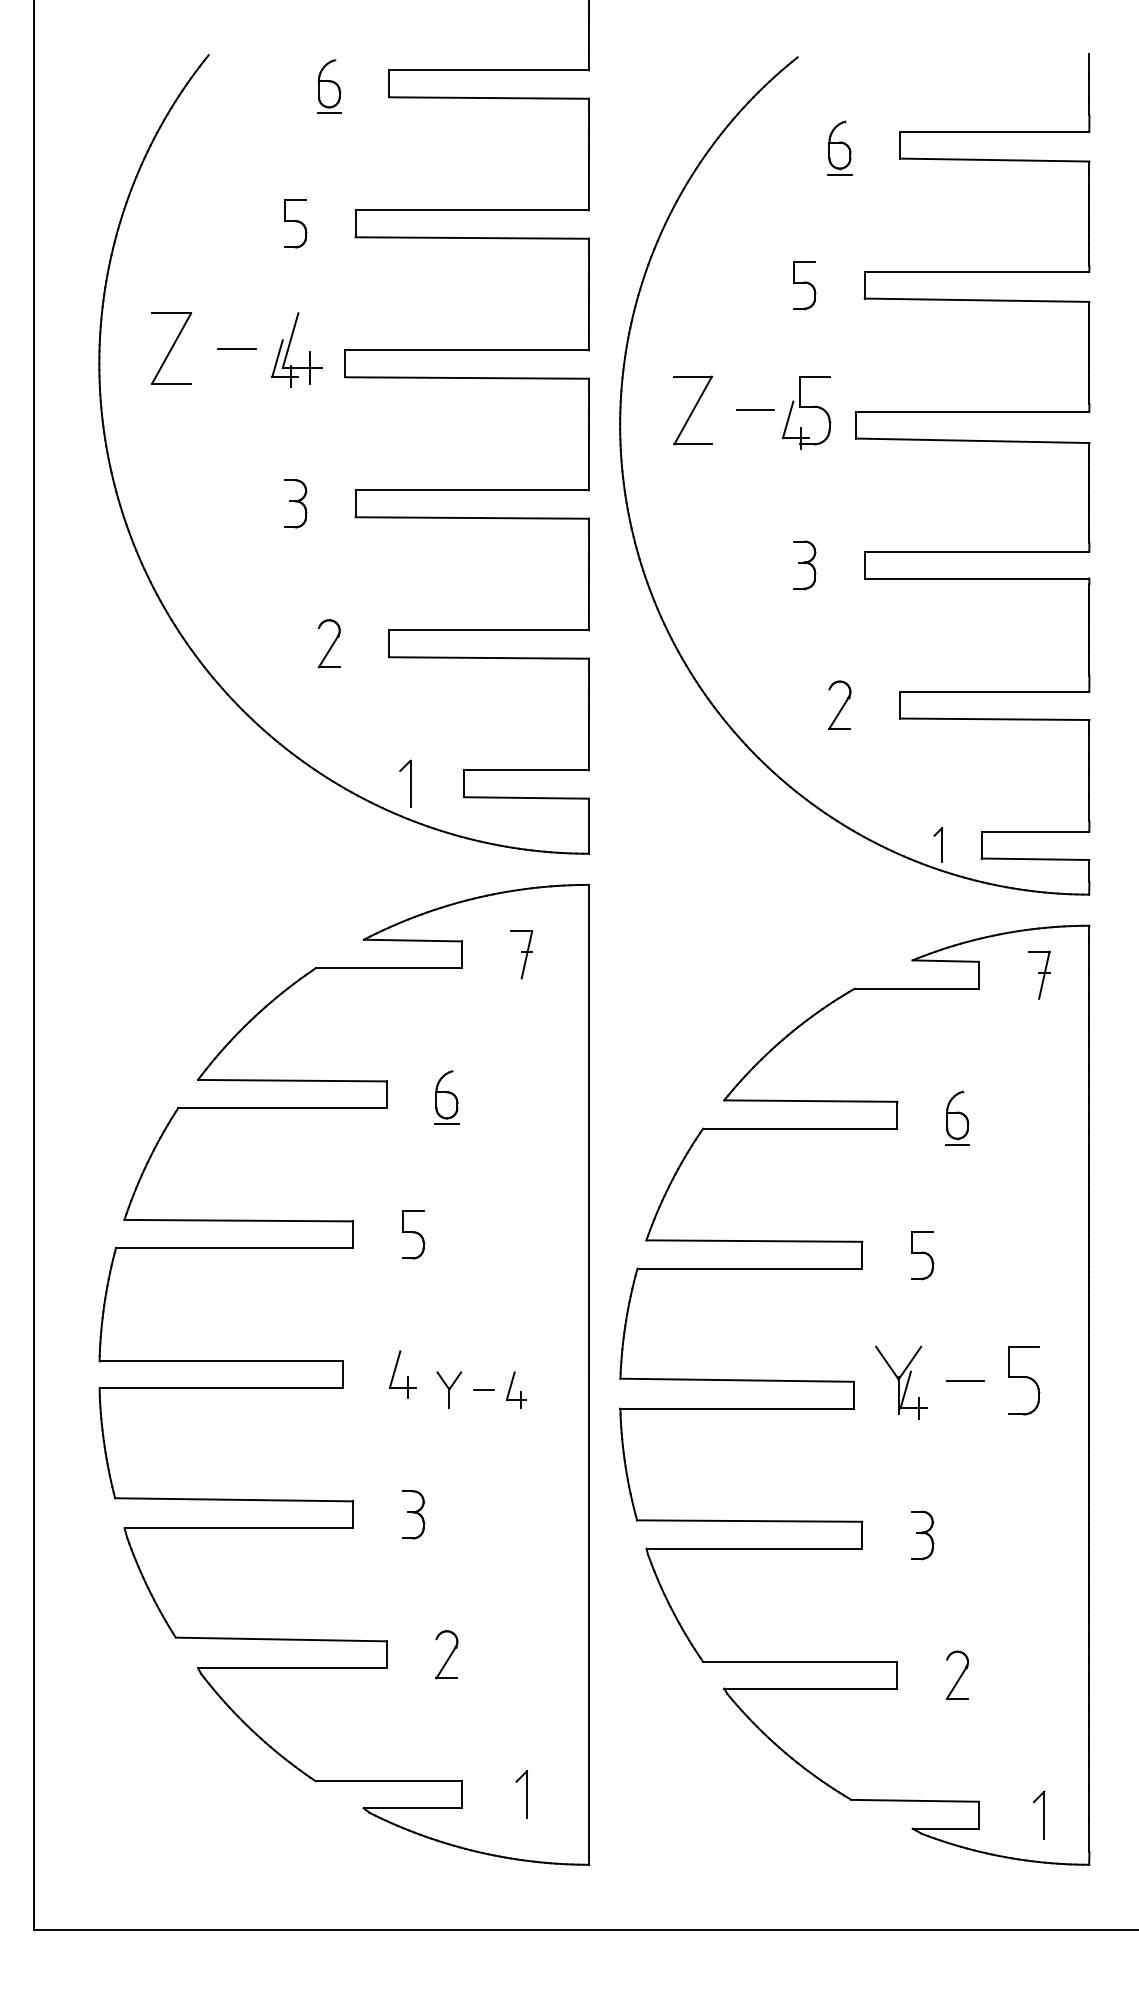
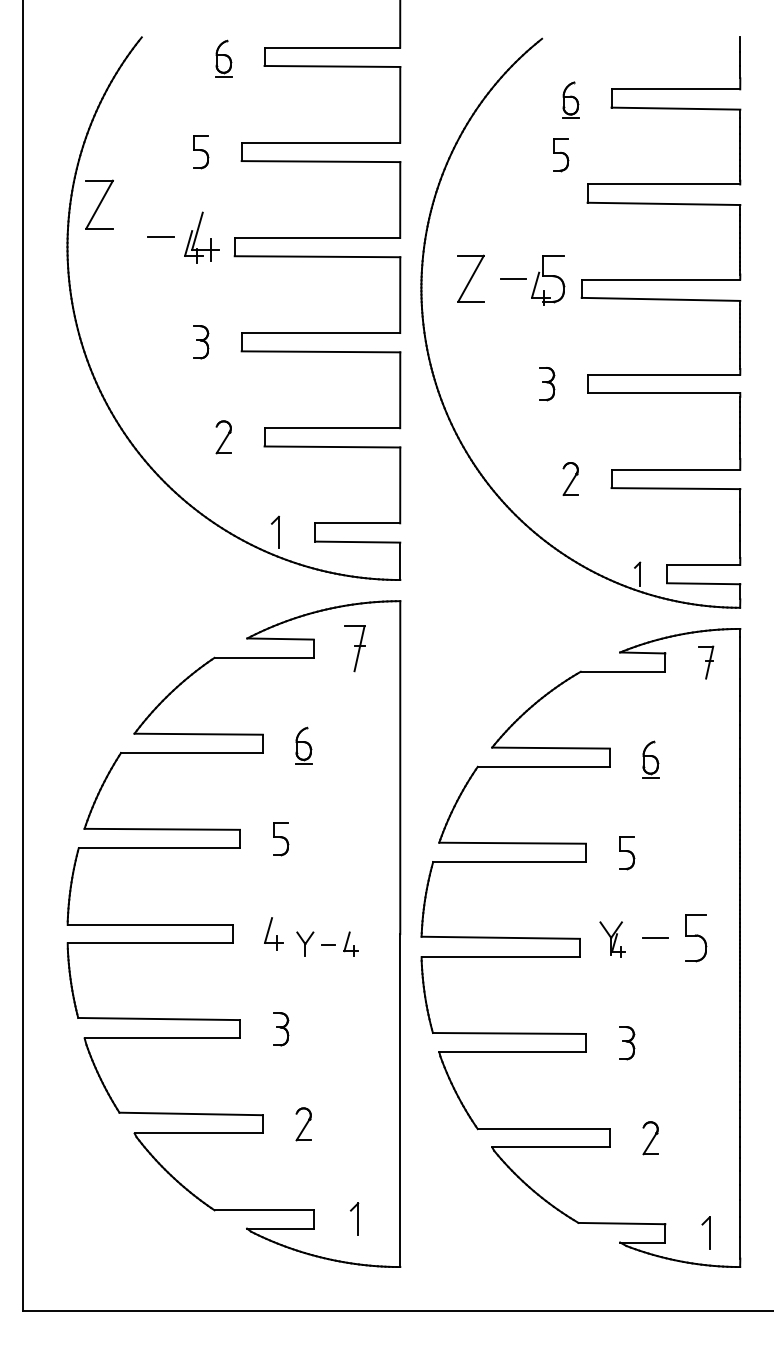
part: (805, 286) -> (561, 155), moved
part: (171, 348) -> (99, 204), moved
part: (521, 954) -> (354, 648), size x1.4
part: (901, 1382) -> (612, 939), size x0.7

